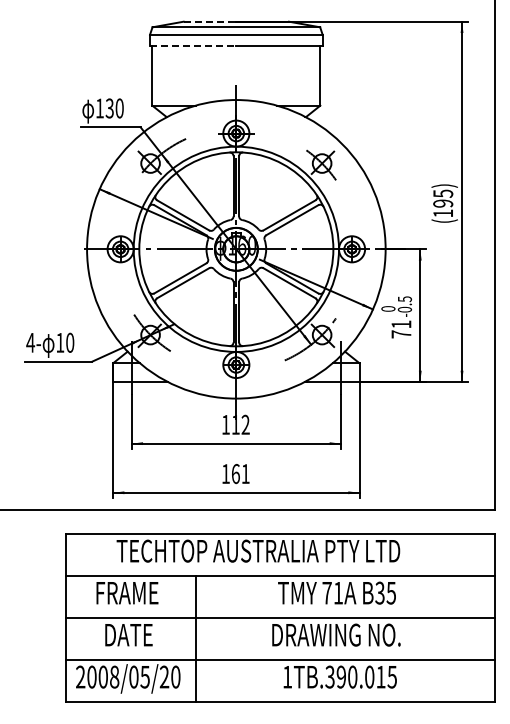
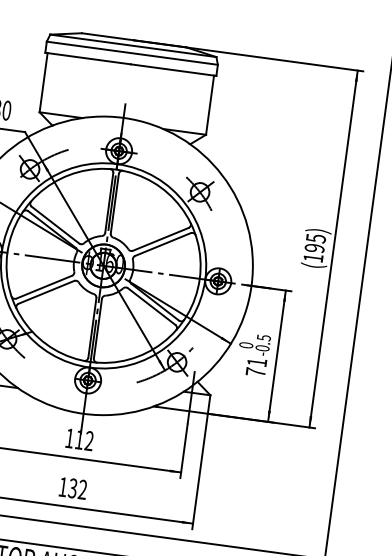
line: (210, 21) -> (108, 36), dashed -> solid
line: (193, 45) -> (88, 58), dashed -> solid
text: (240, 473) -> (77, 488), 161 -> 132

